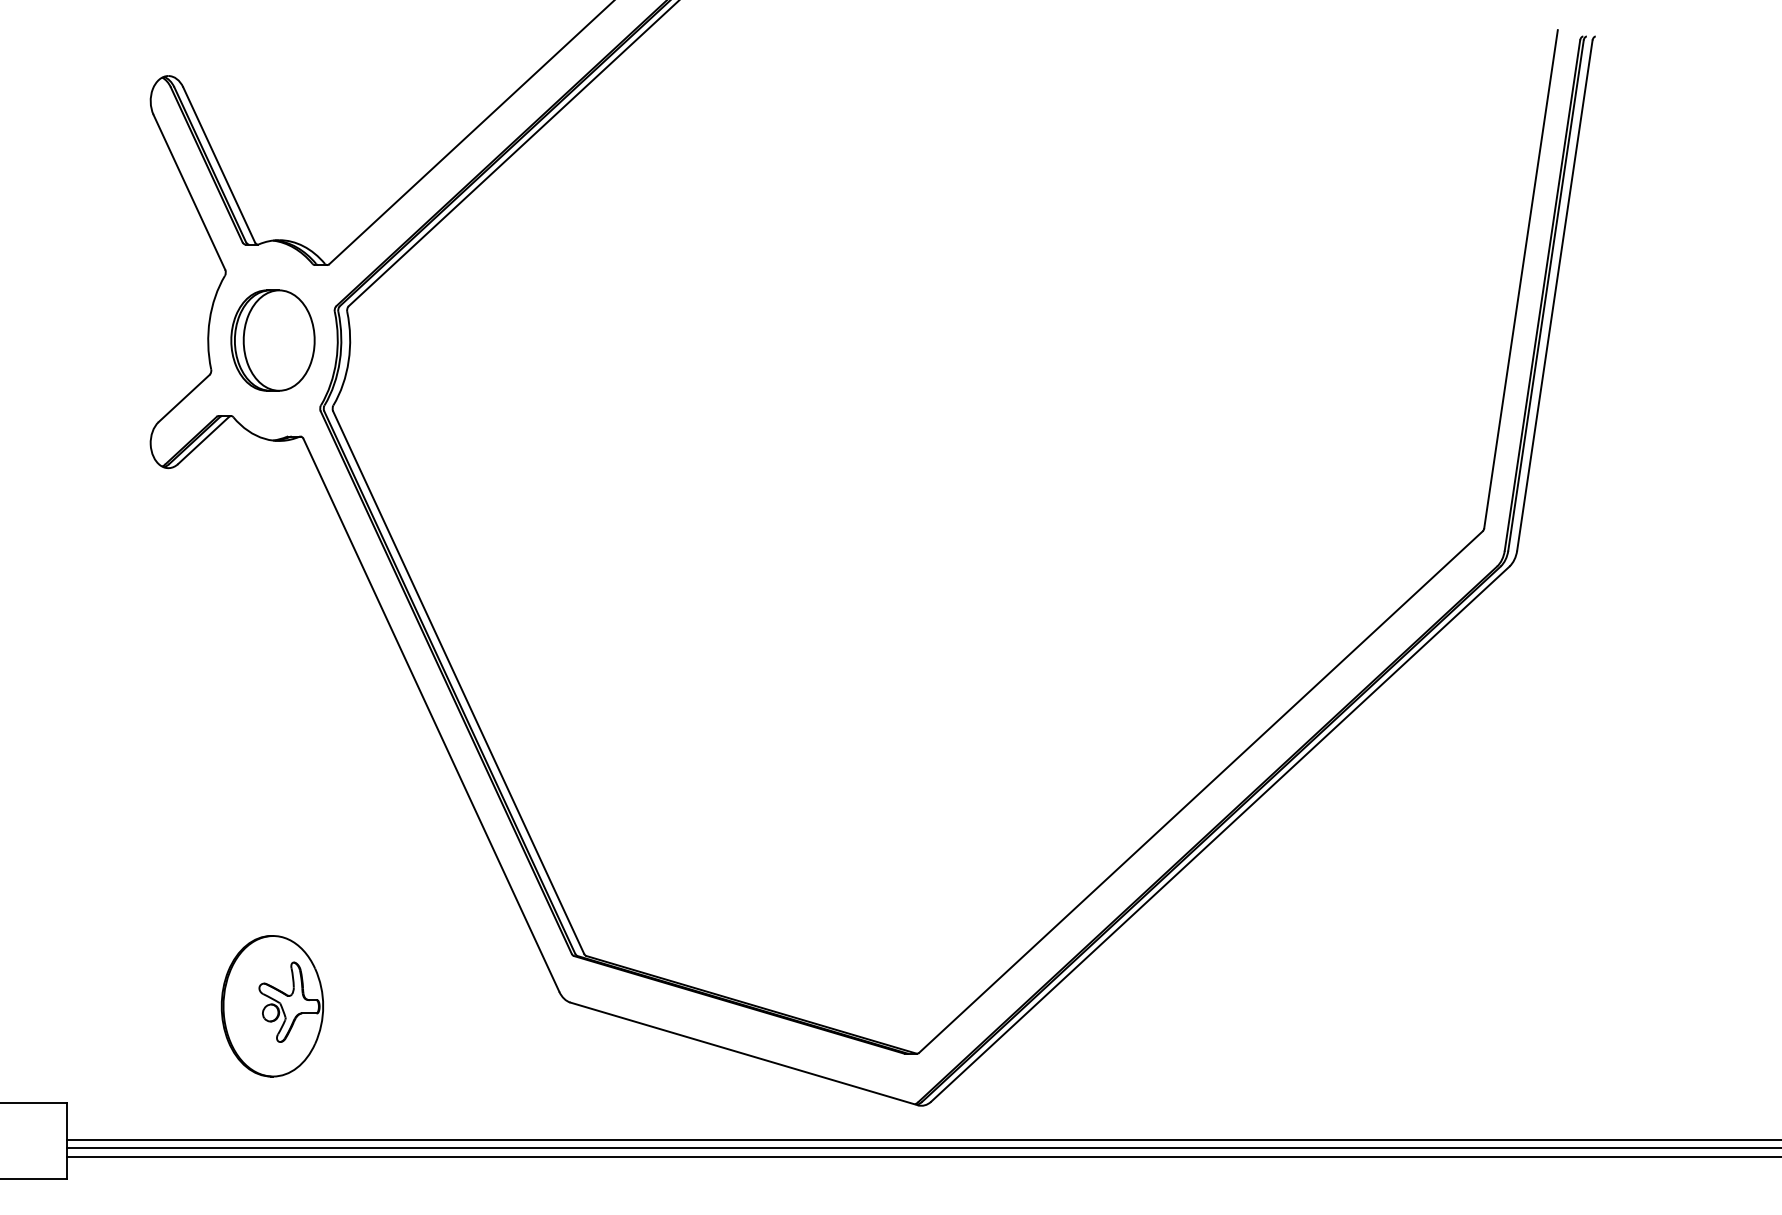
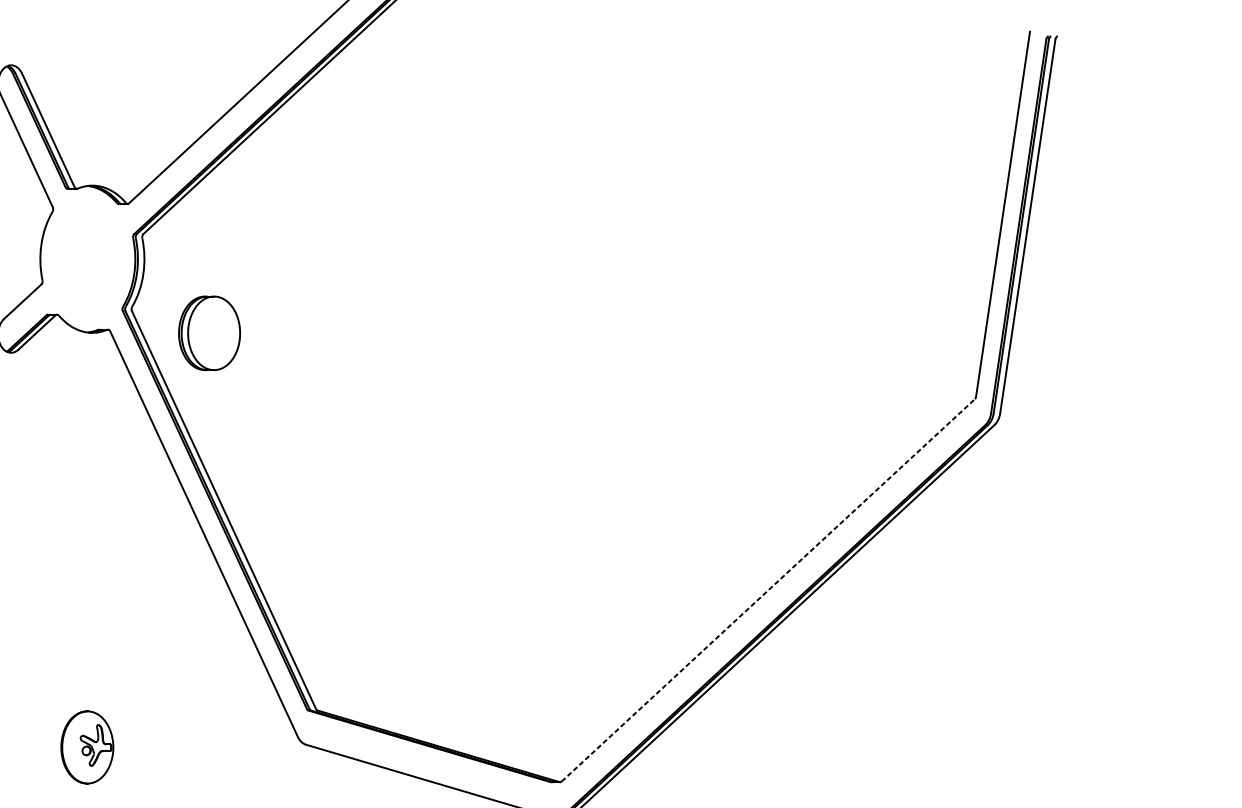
part: (272, 340) -> (209, 333), moved
line: (1200, 792) -> (767, 590), solid -> dashed
part: (271, 1006) -> (86, 747), size x0.7

